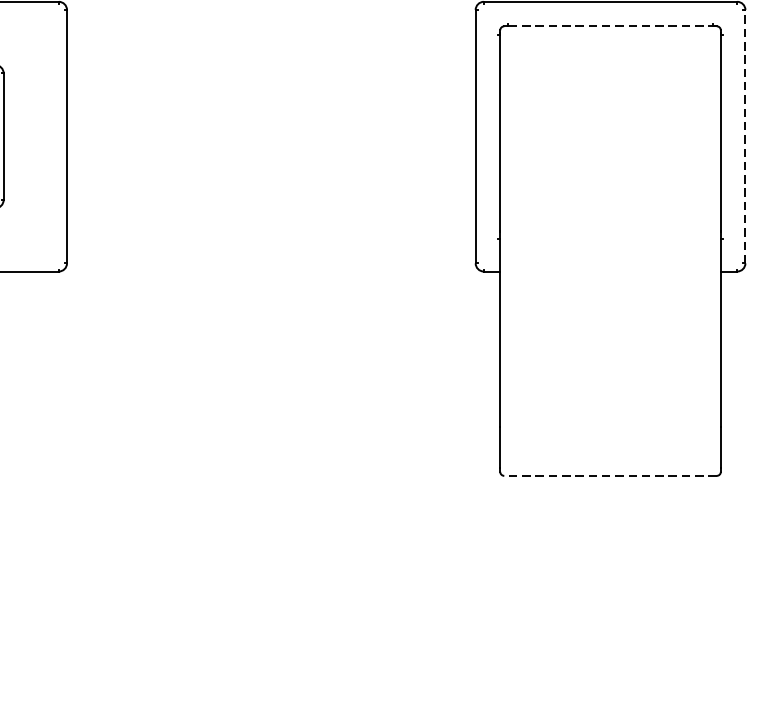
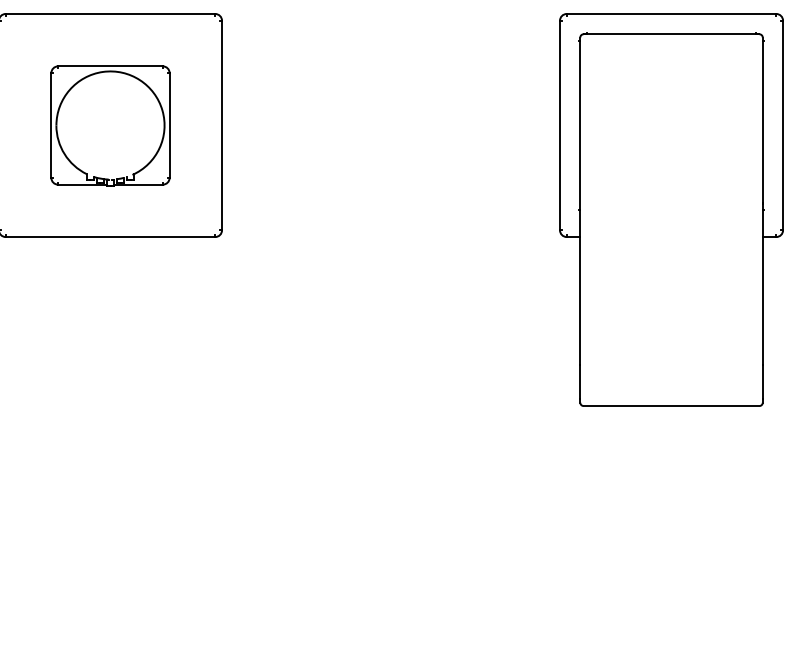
line: (610, 26) -> (671, 34), dashed -> solid
line: (745, 136) -> (783, 125), dashed -> solid
line: (610, 476) -> (671, 406), dashed -> solid

